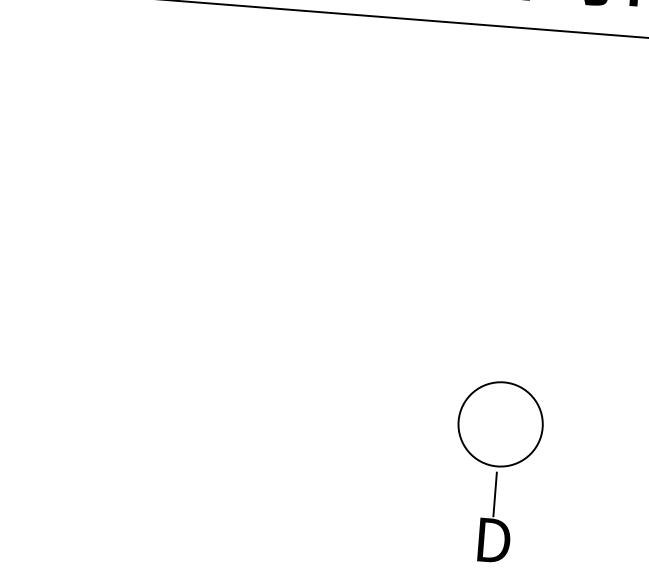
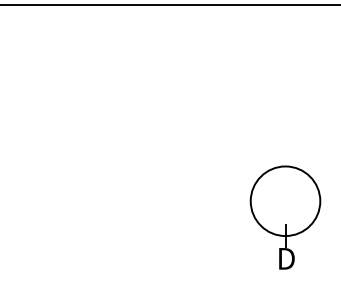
circle: (500, 424) -> (285, 201), size x1.67

